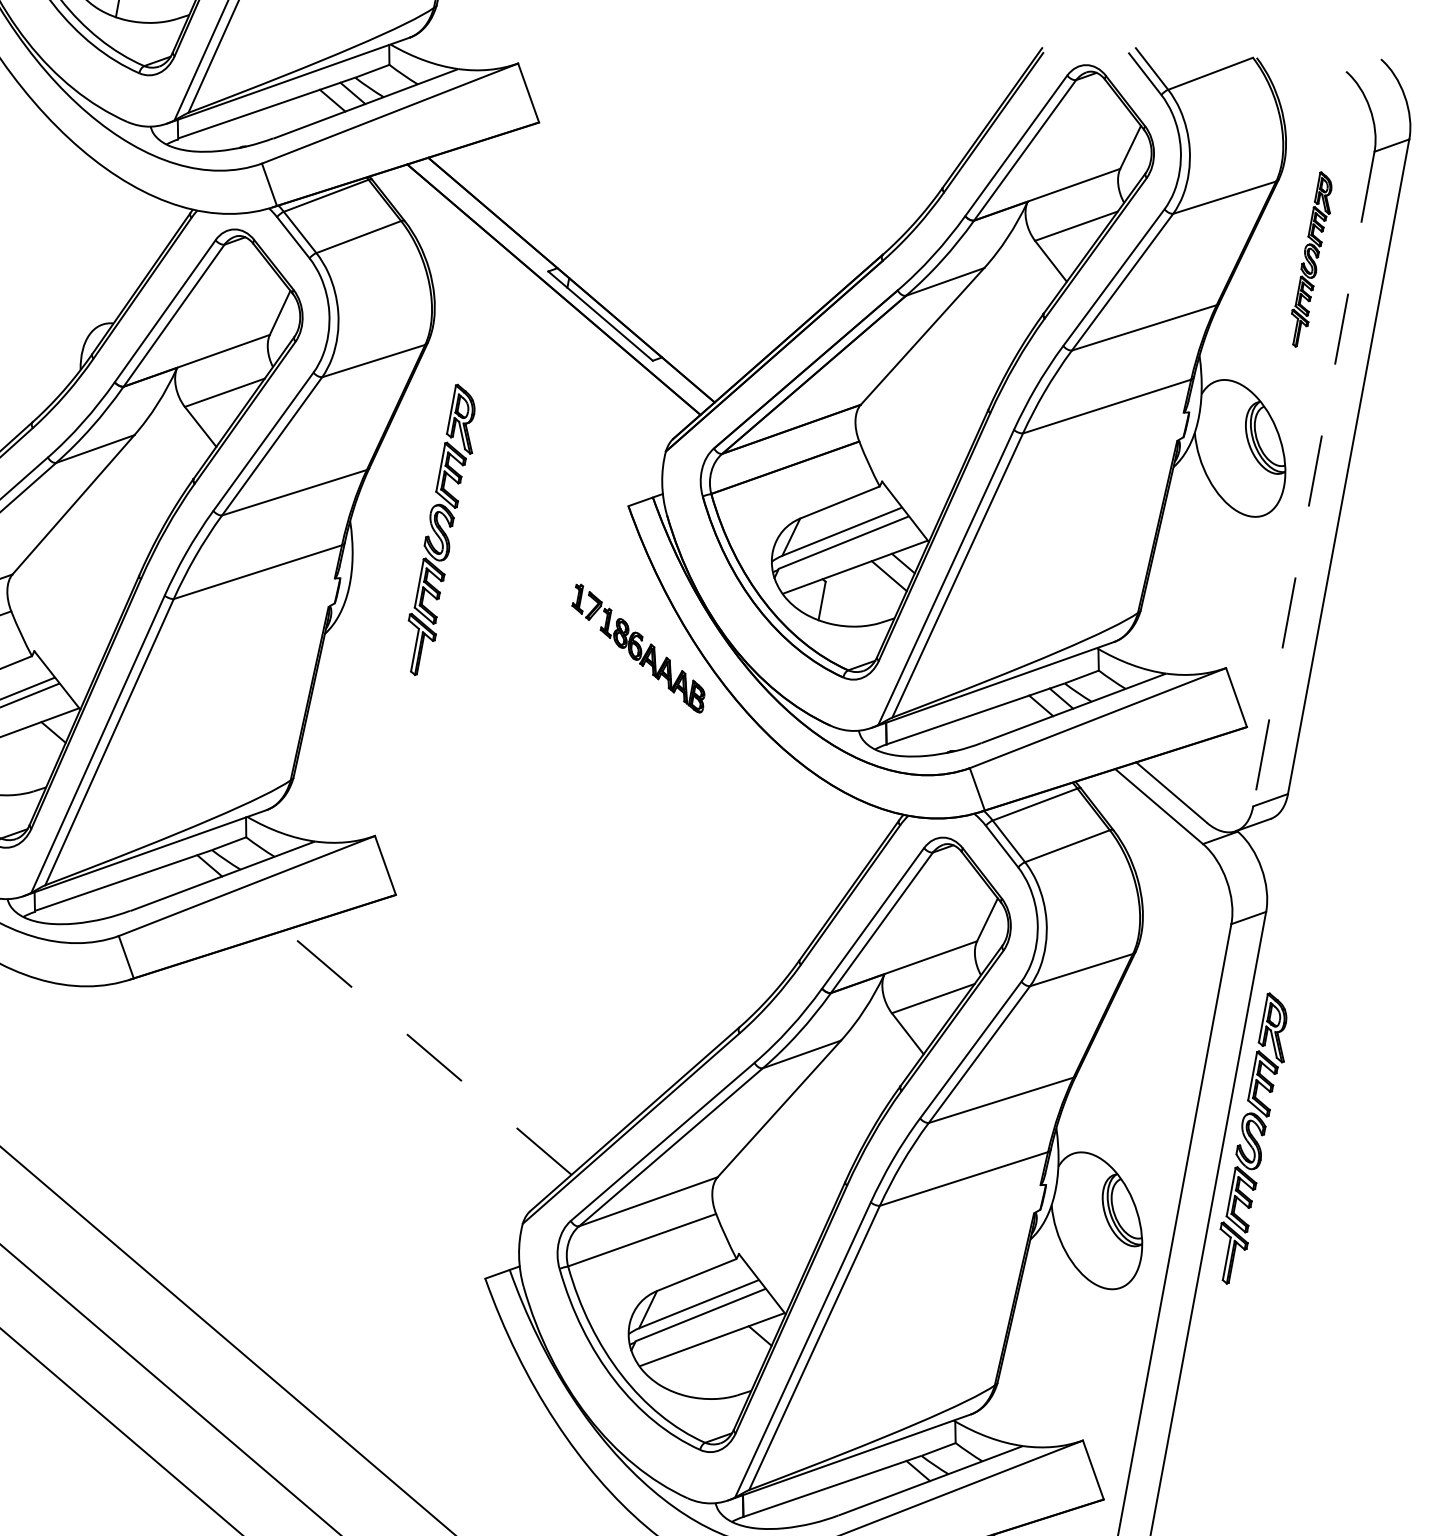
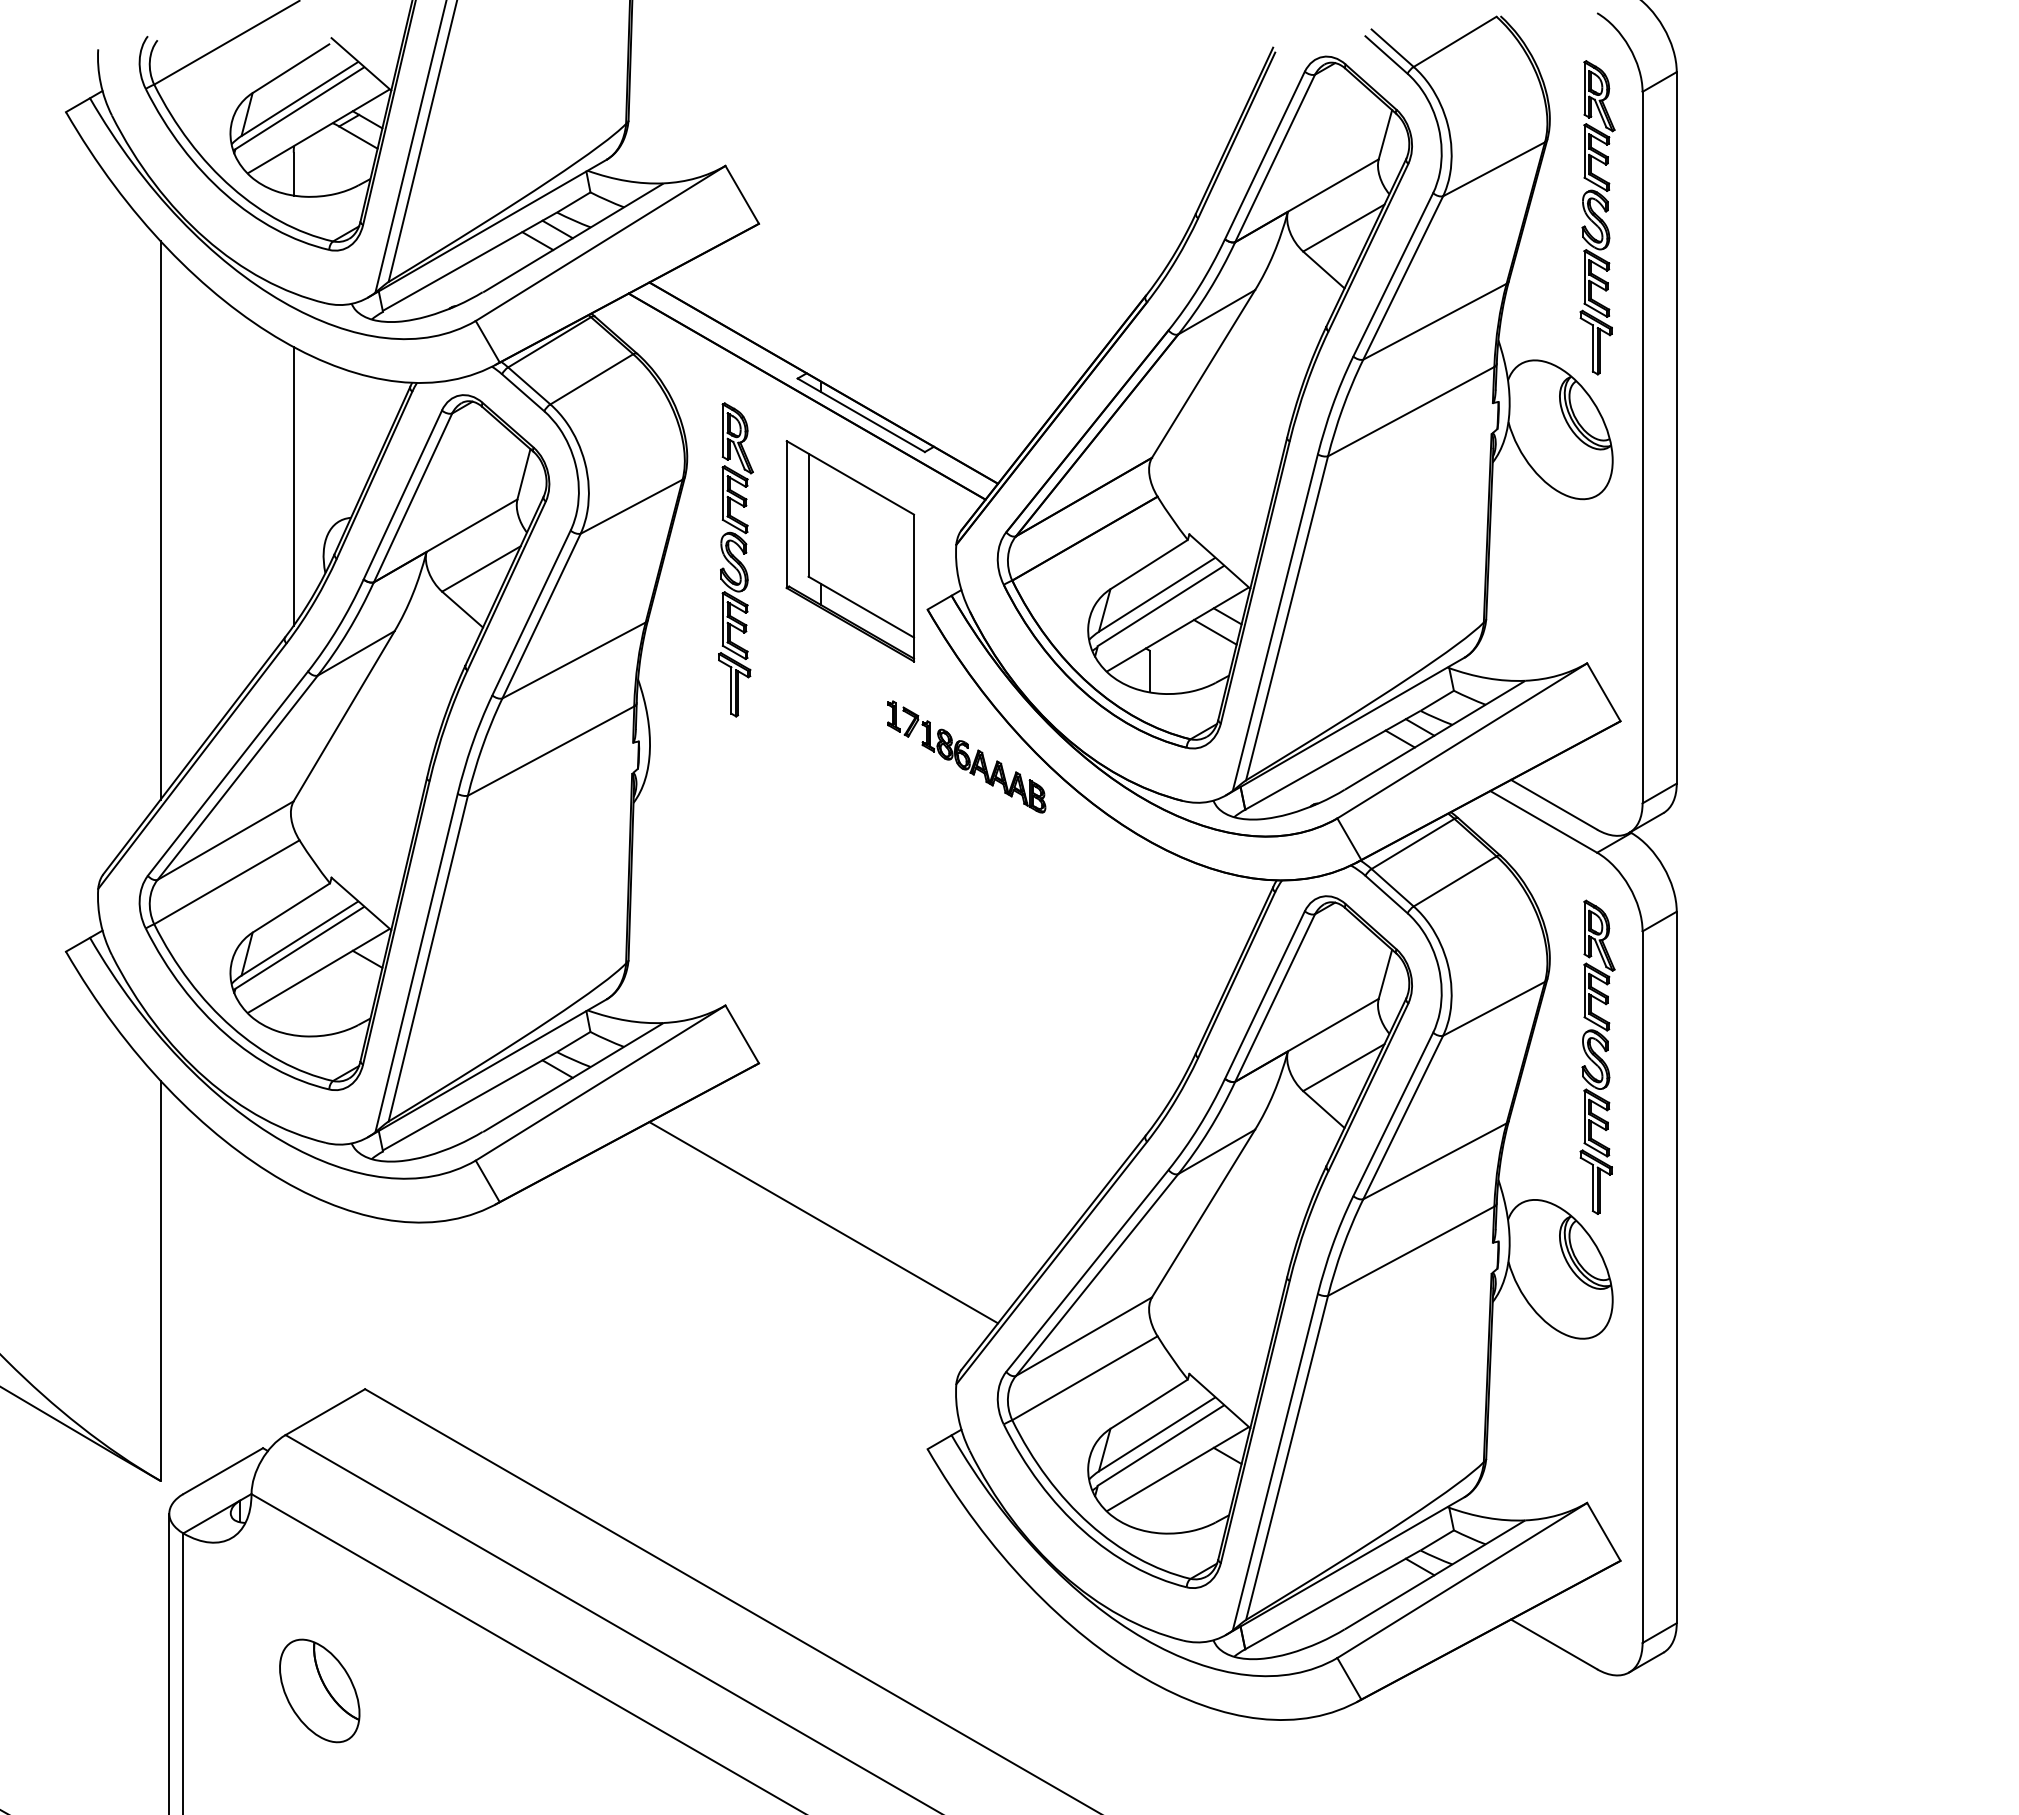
part: (1311, 259) -> (1597, 217), size x1.67
line: (66, 284) -> (293, 486), added
part: (567, 439) -> (850, 551), added
line: (1313, 478) -> (1642, 447), dashed -> solid
part: (441, 530) -> (735, 559), moved
line: (428, 1052) -> (823, 1222), dashed -> solid
part: (1253, 1138) -> (1597, 1056), moved

